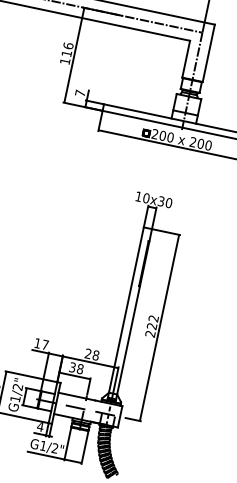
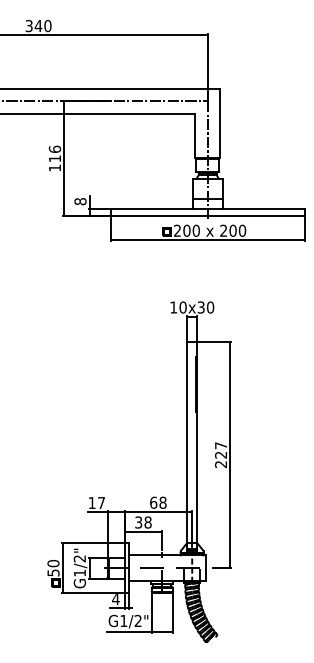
text: (80, 93) -> (80, 201), 7 -> 8
text: (153, 318) -> (220, 445), 222 -> 227
text: (88, 353) -> (153, 502), 28 -> 68

